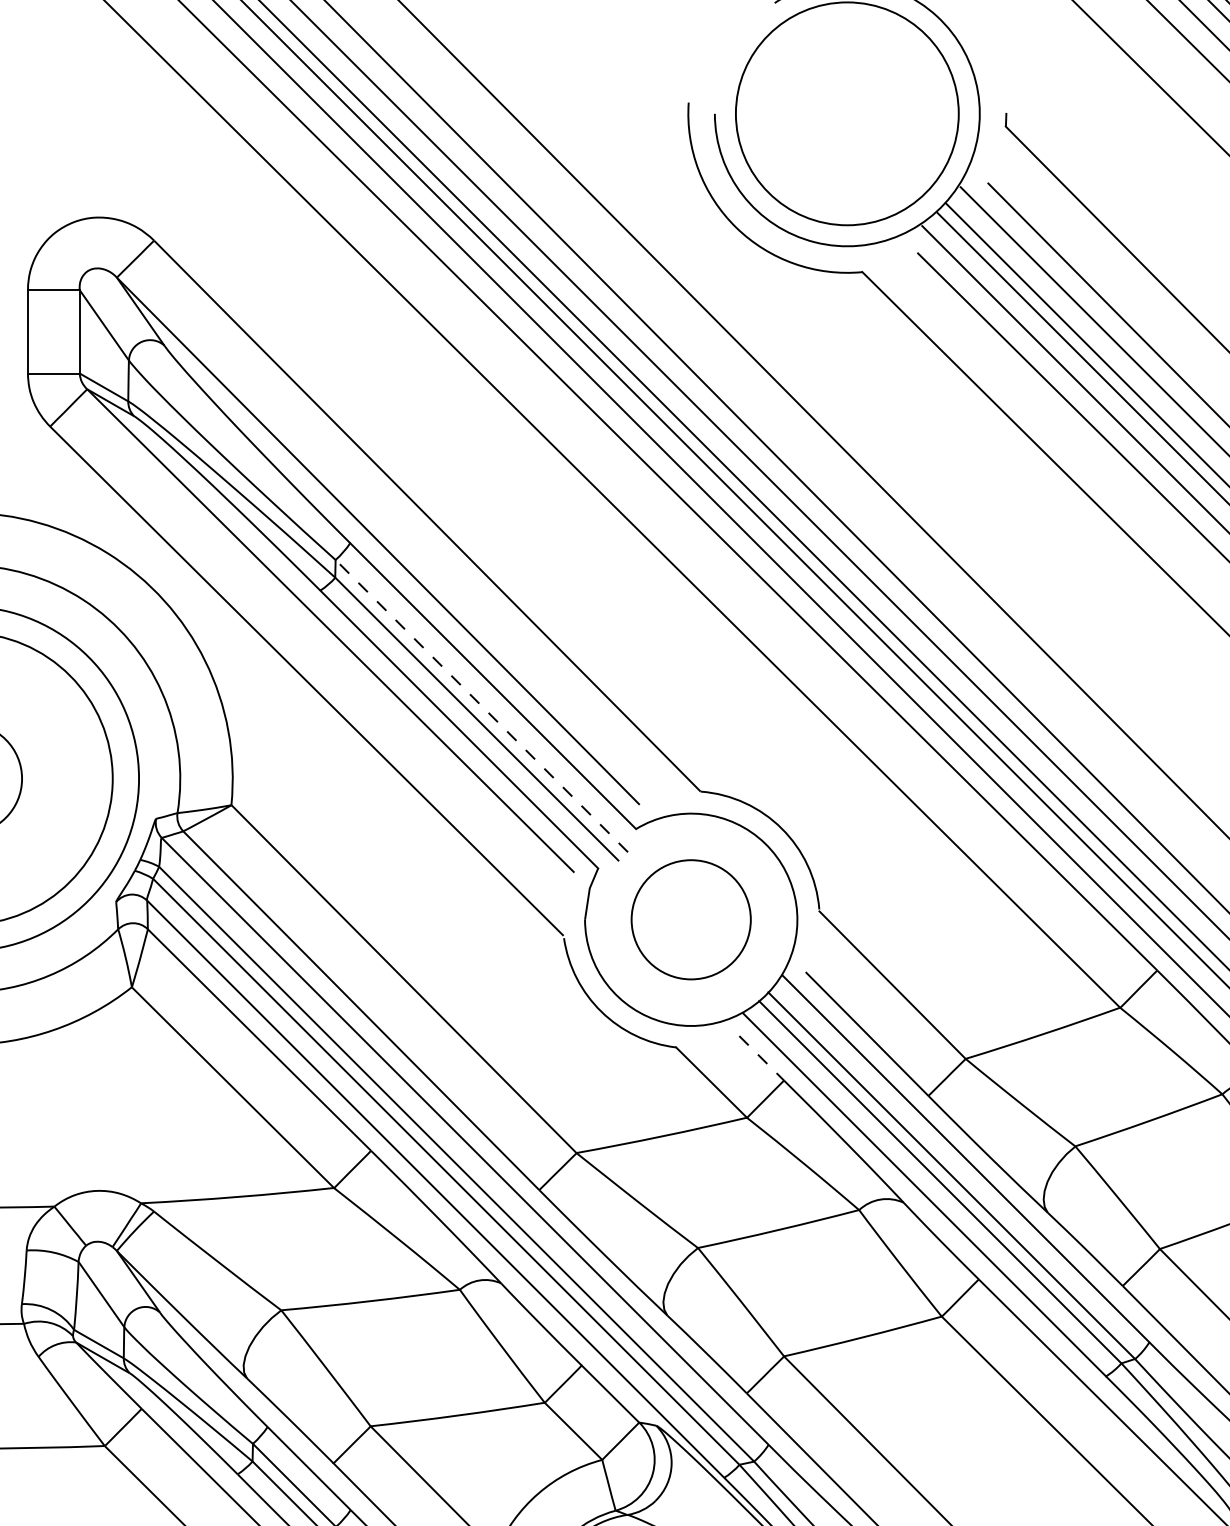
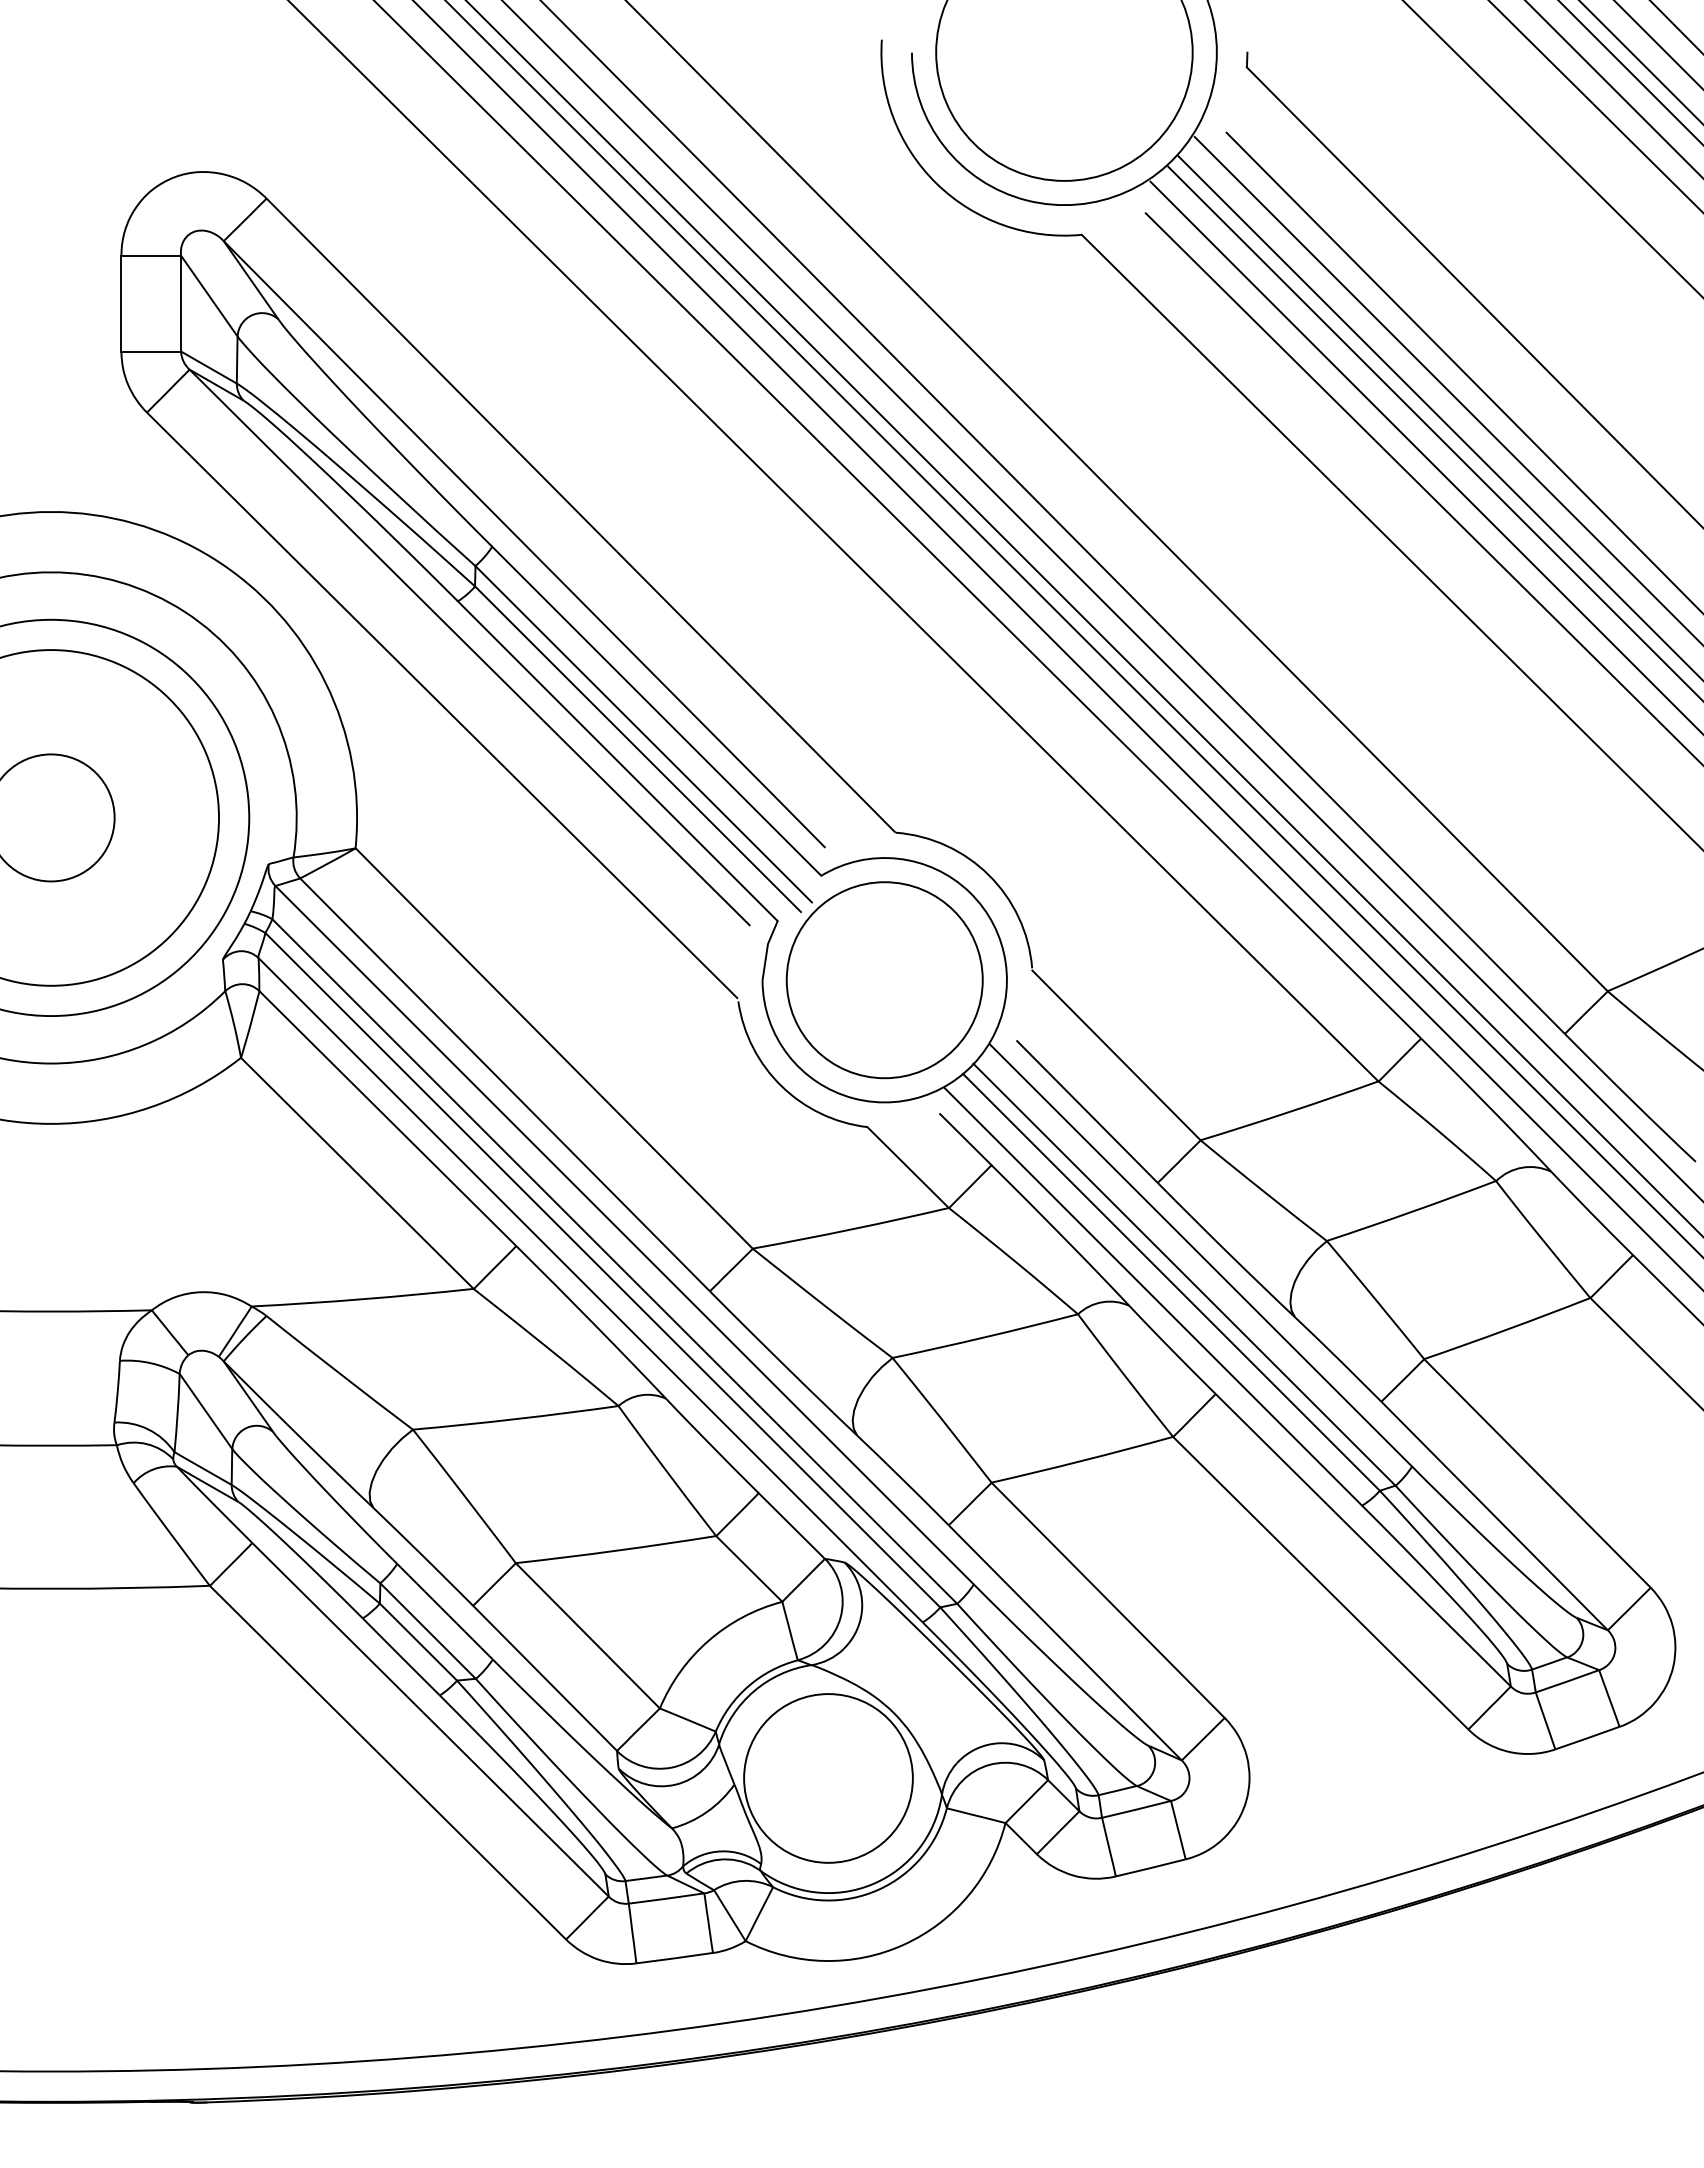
line: (481, 706) -> (643, 734), dashed -> solid
circle: (691, 920) -> (884, 980), size x1.43
line: (762, 1058) -> (966, 1139), dashed -> solid

